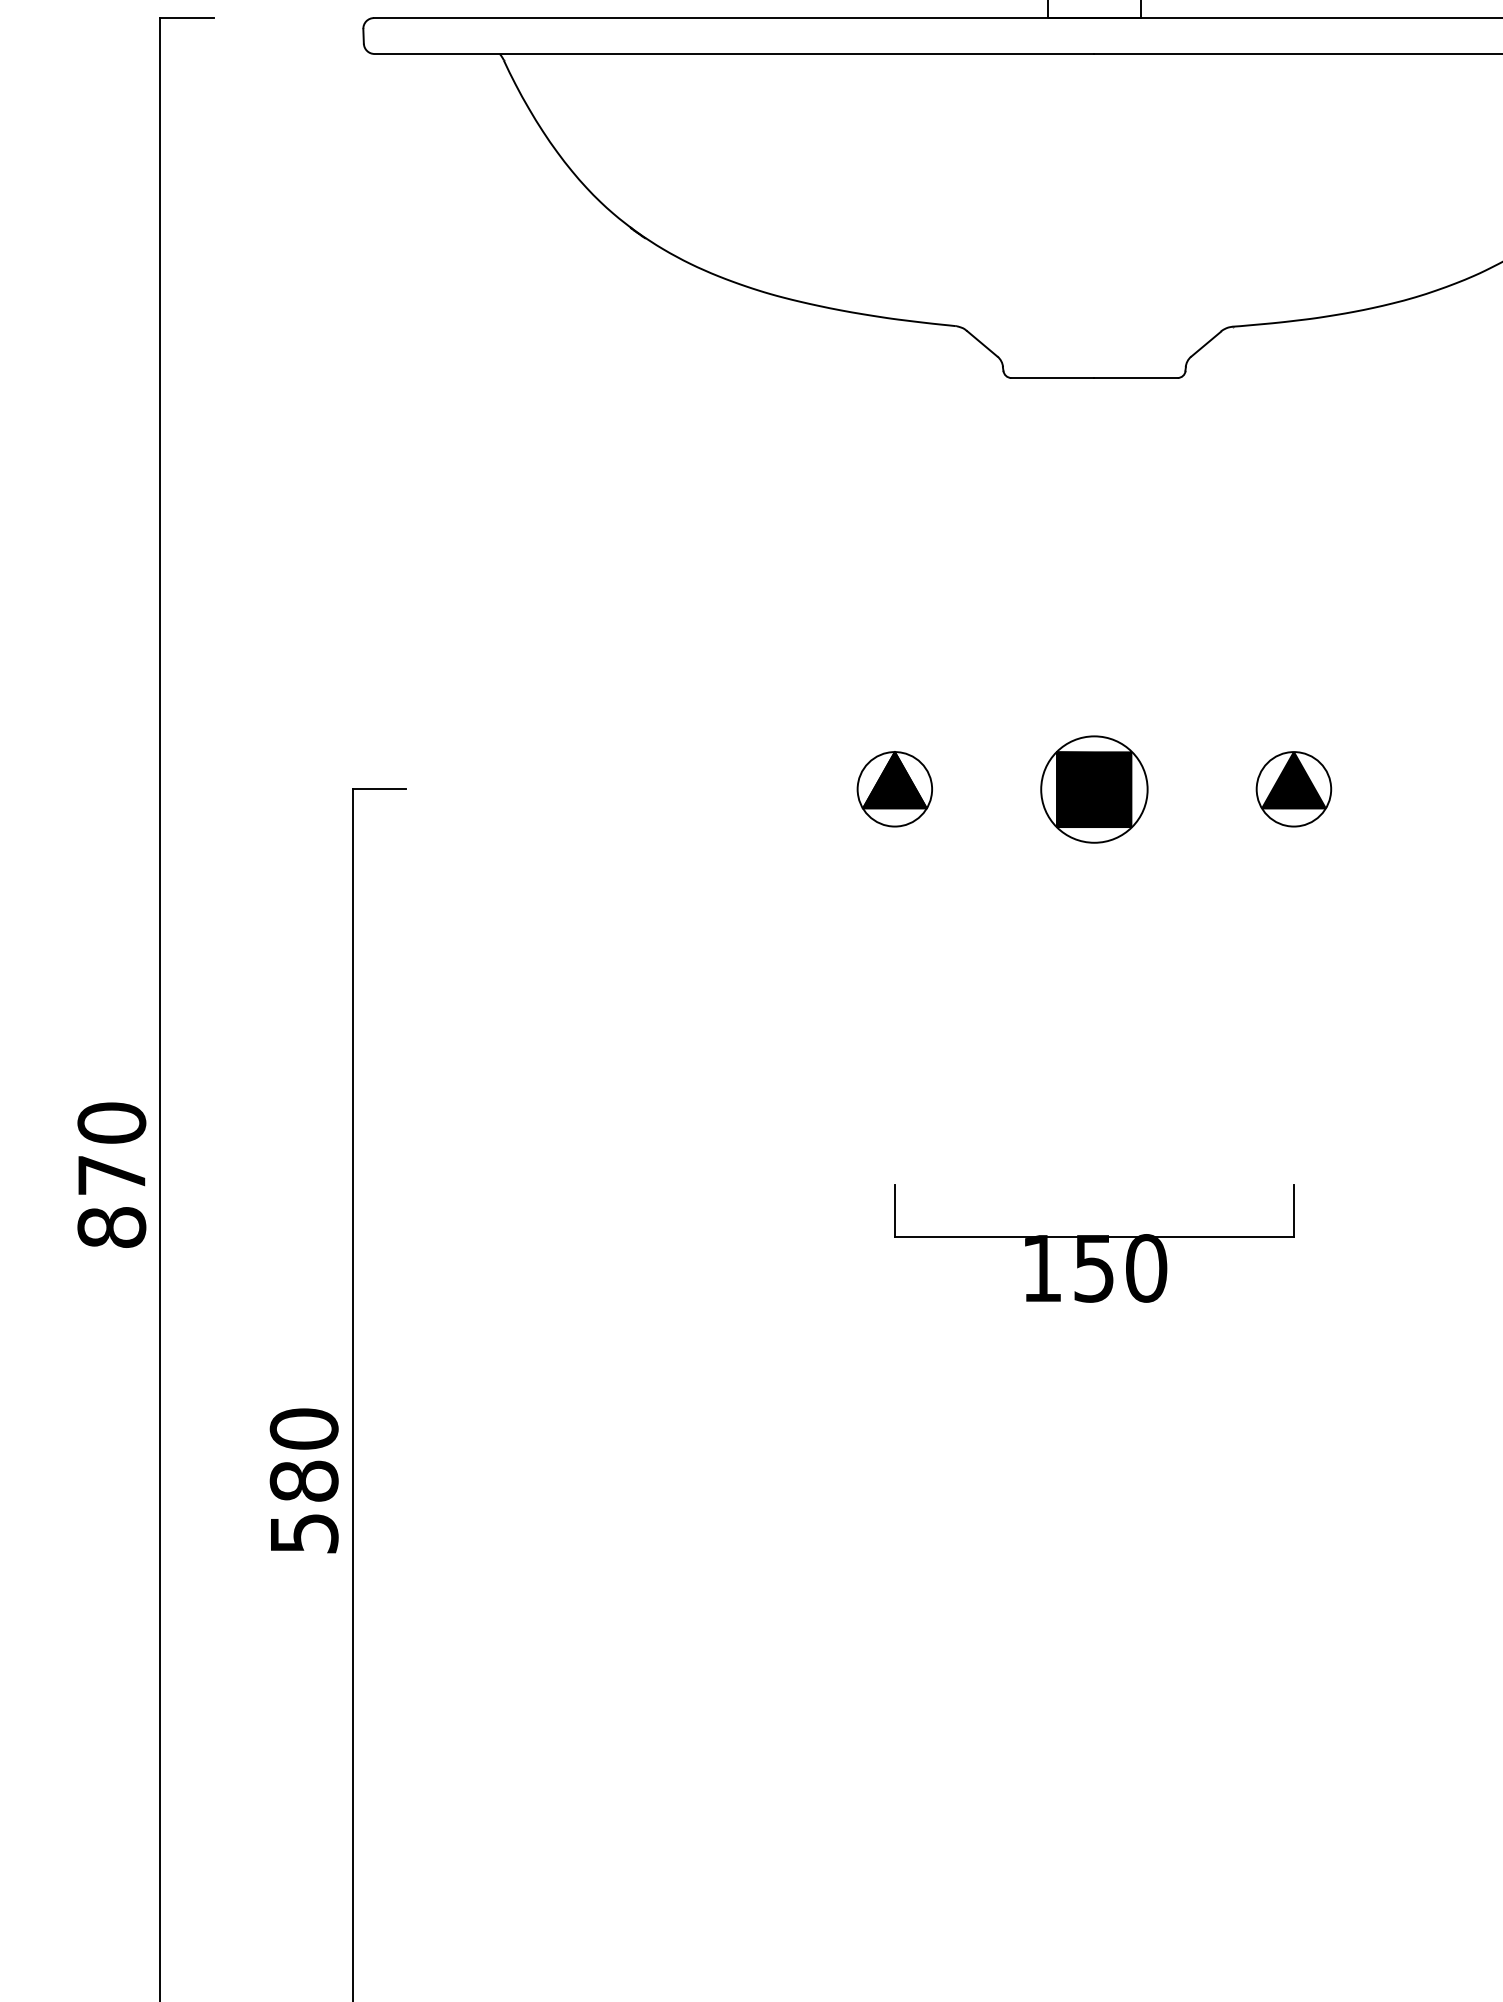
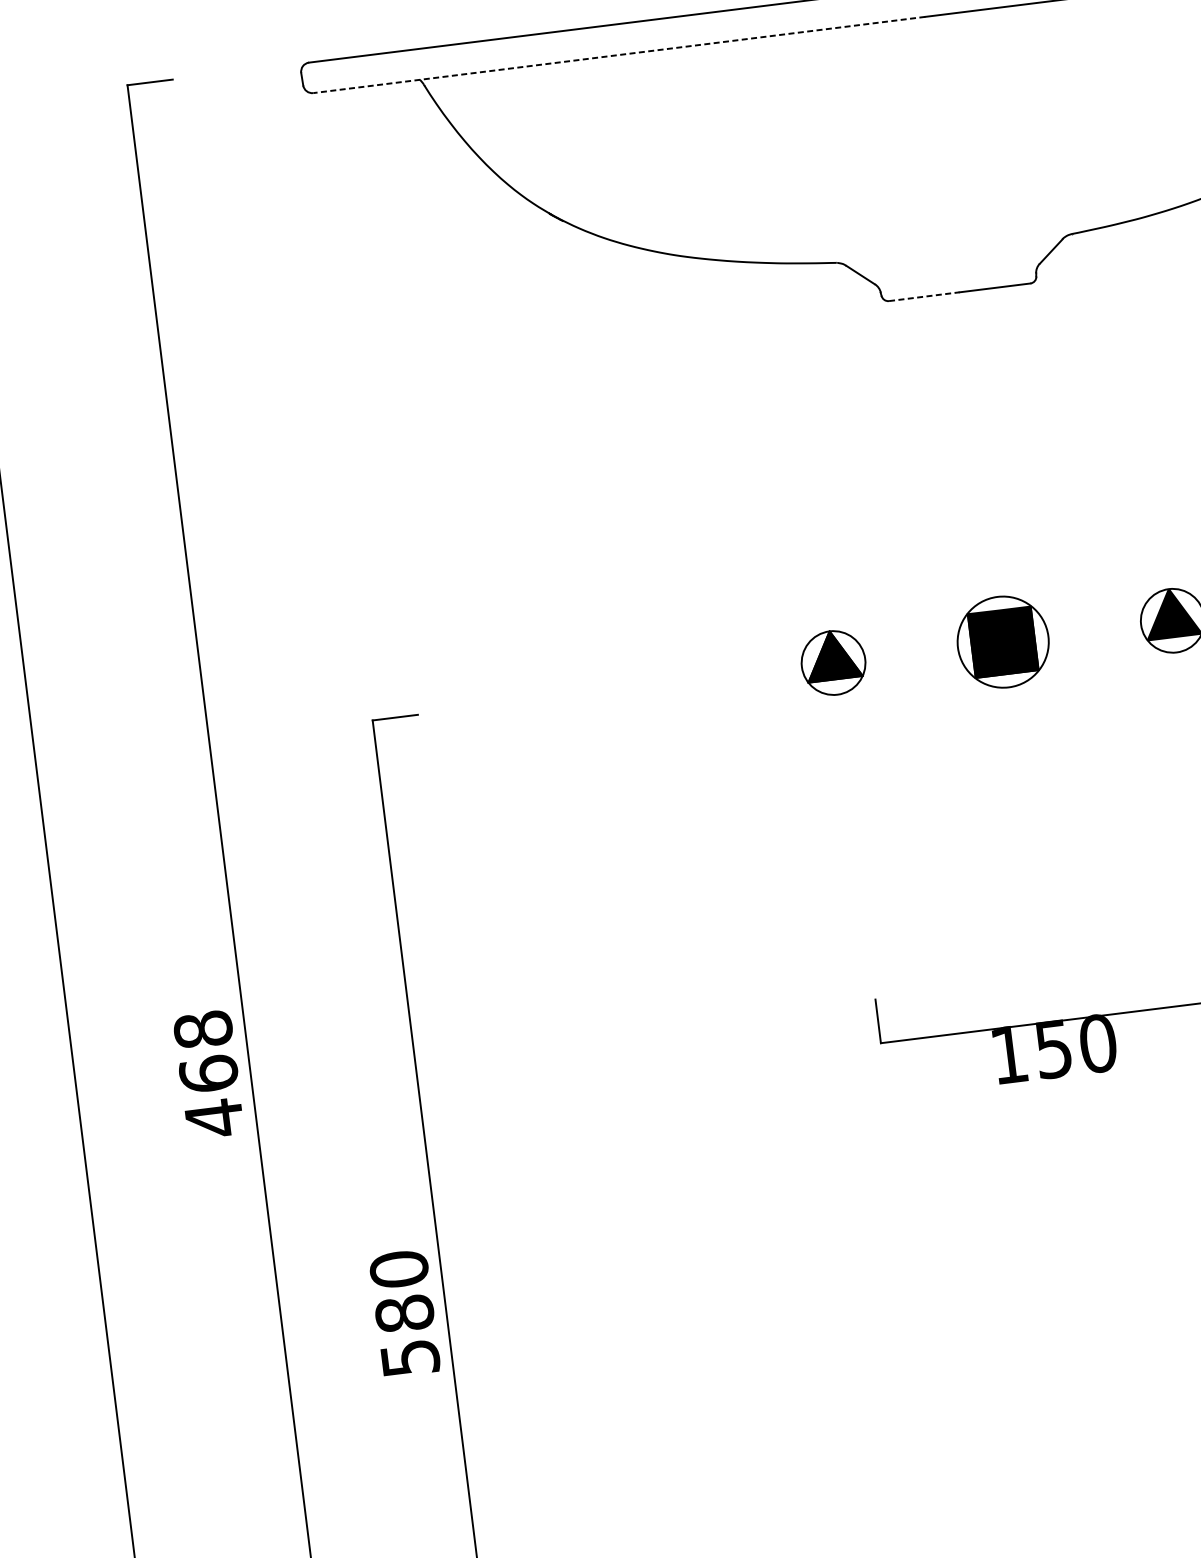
line: (734, 53) -> (619, 54), solid -> dashed
line: (1052, 378) -> (924, 297), solid -> dashed
text: (111, 1175) -> (208, 1074), 870 -> 468

